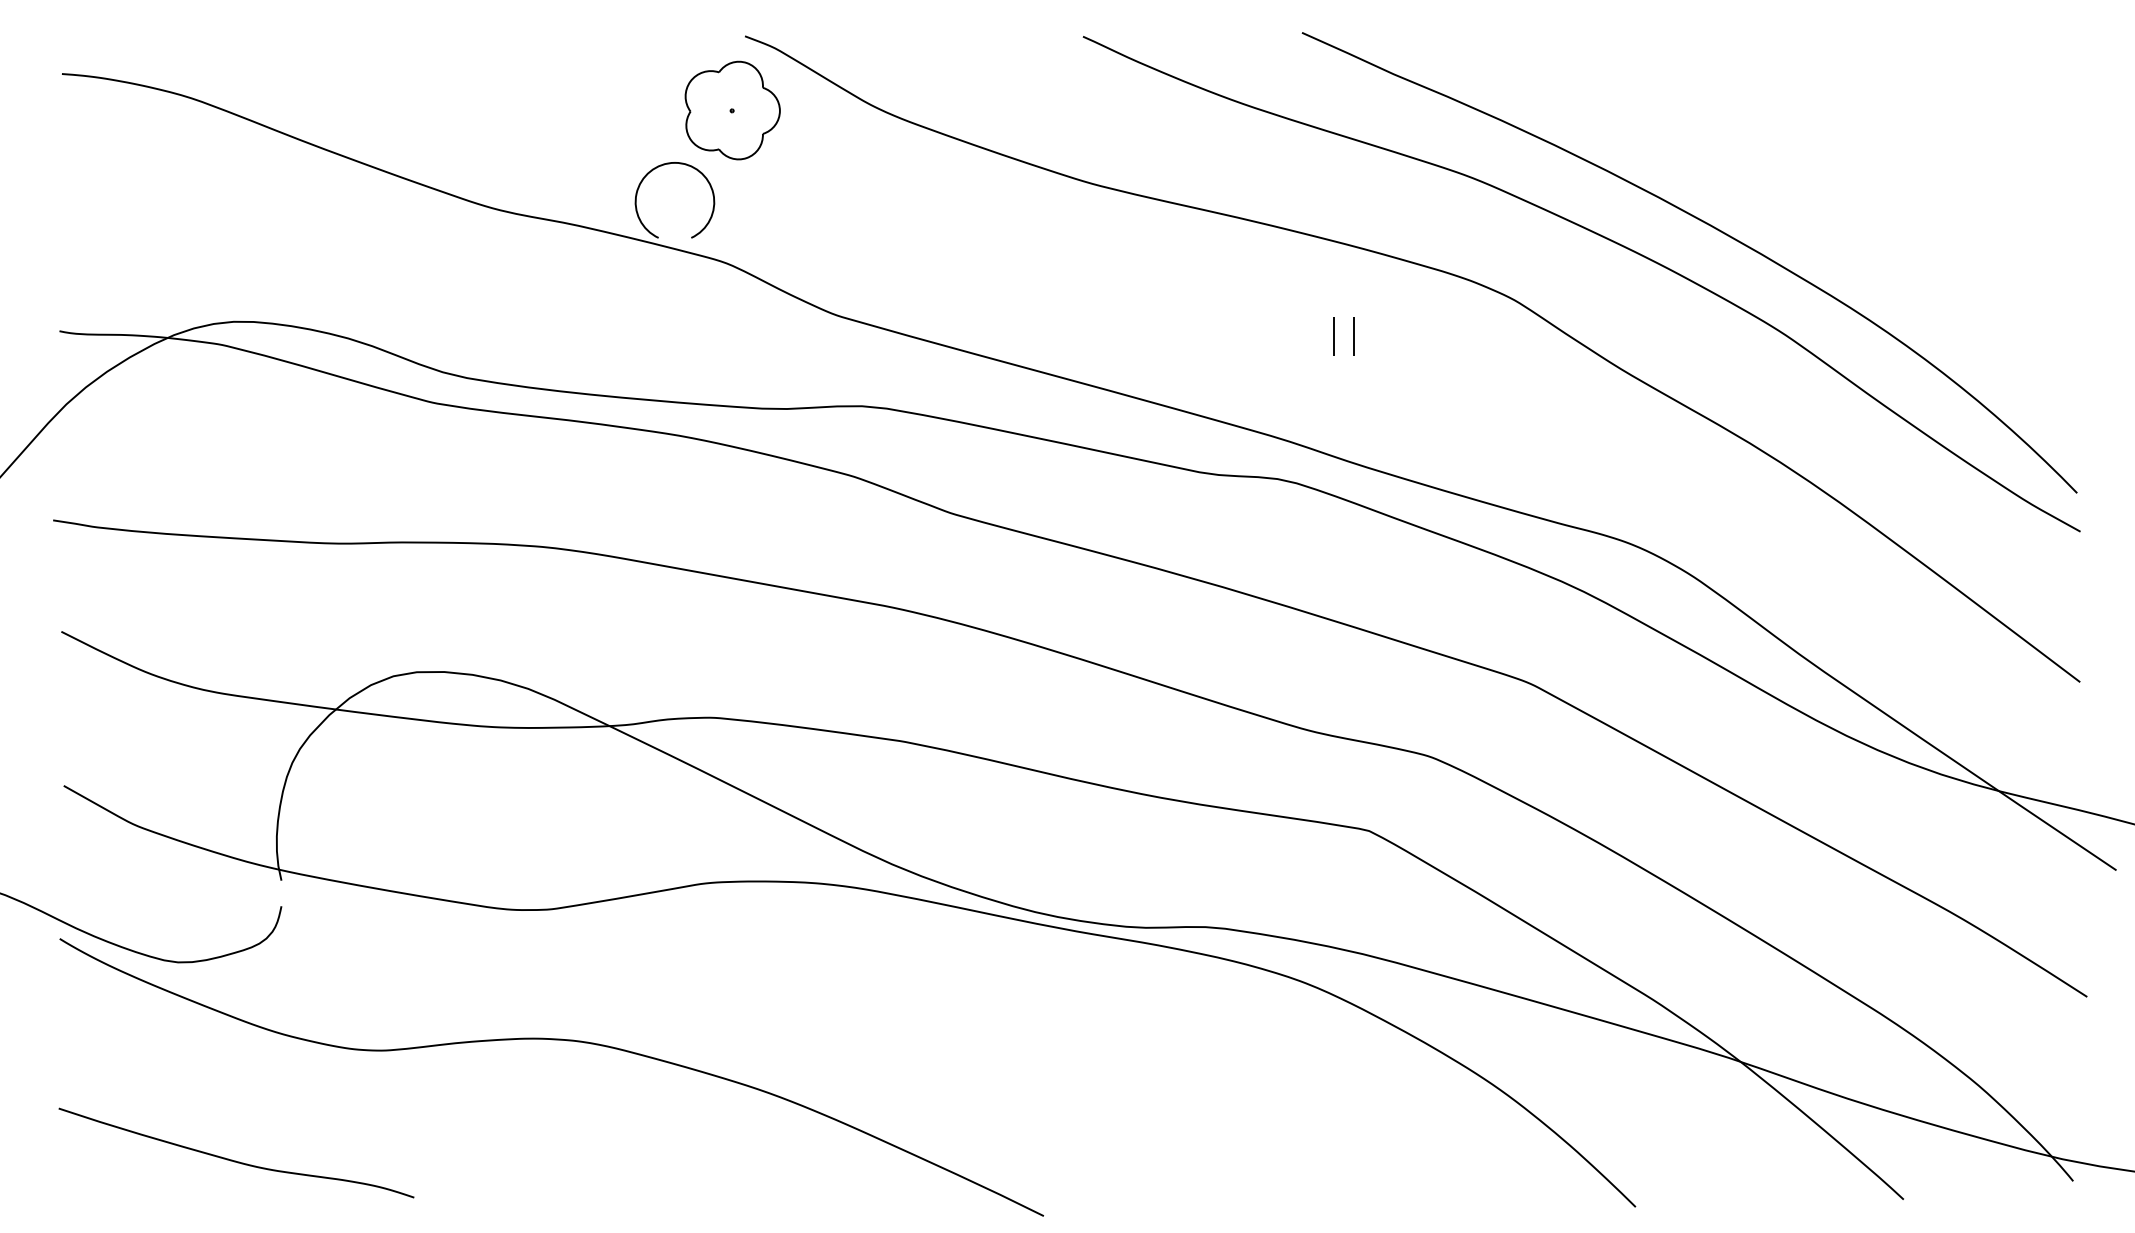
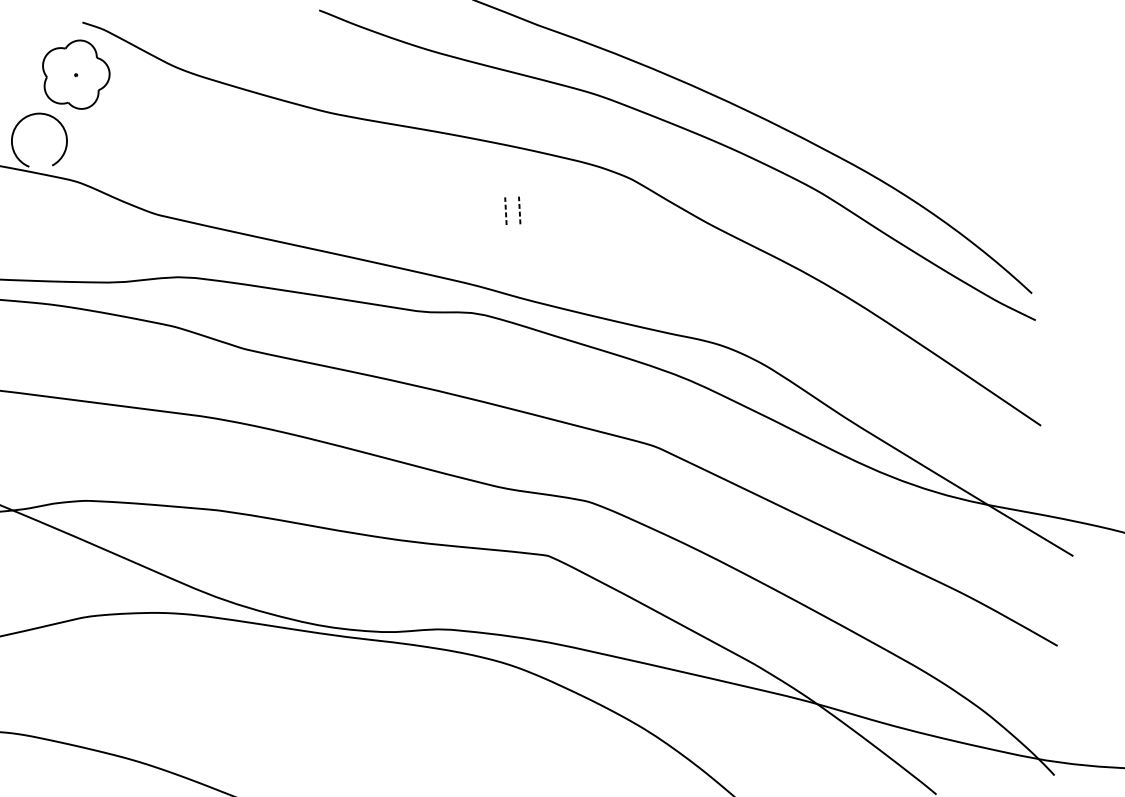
line: (1334, 336) -> (506, 211), solid -> dashed
line: (1353, 336) -> (519, 210), solid -> dashed

